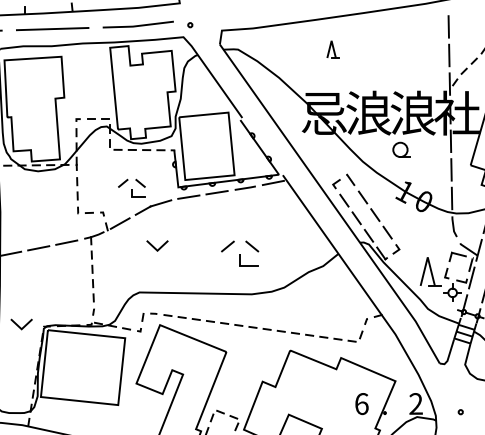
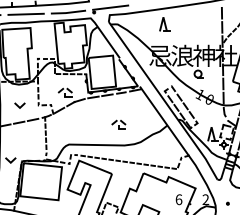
line: (223, 15) -> (110, 7), added
part: (332, 49) -> (164, 24), size x1.67
text: (413, 112) -> (204, 55), 浪 -> 神
line: (154, 245) -> (18, 105), moved
part: (239, 251) -> (118, 124), size x0.71

